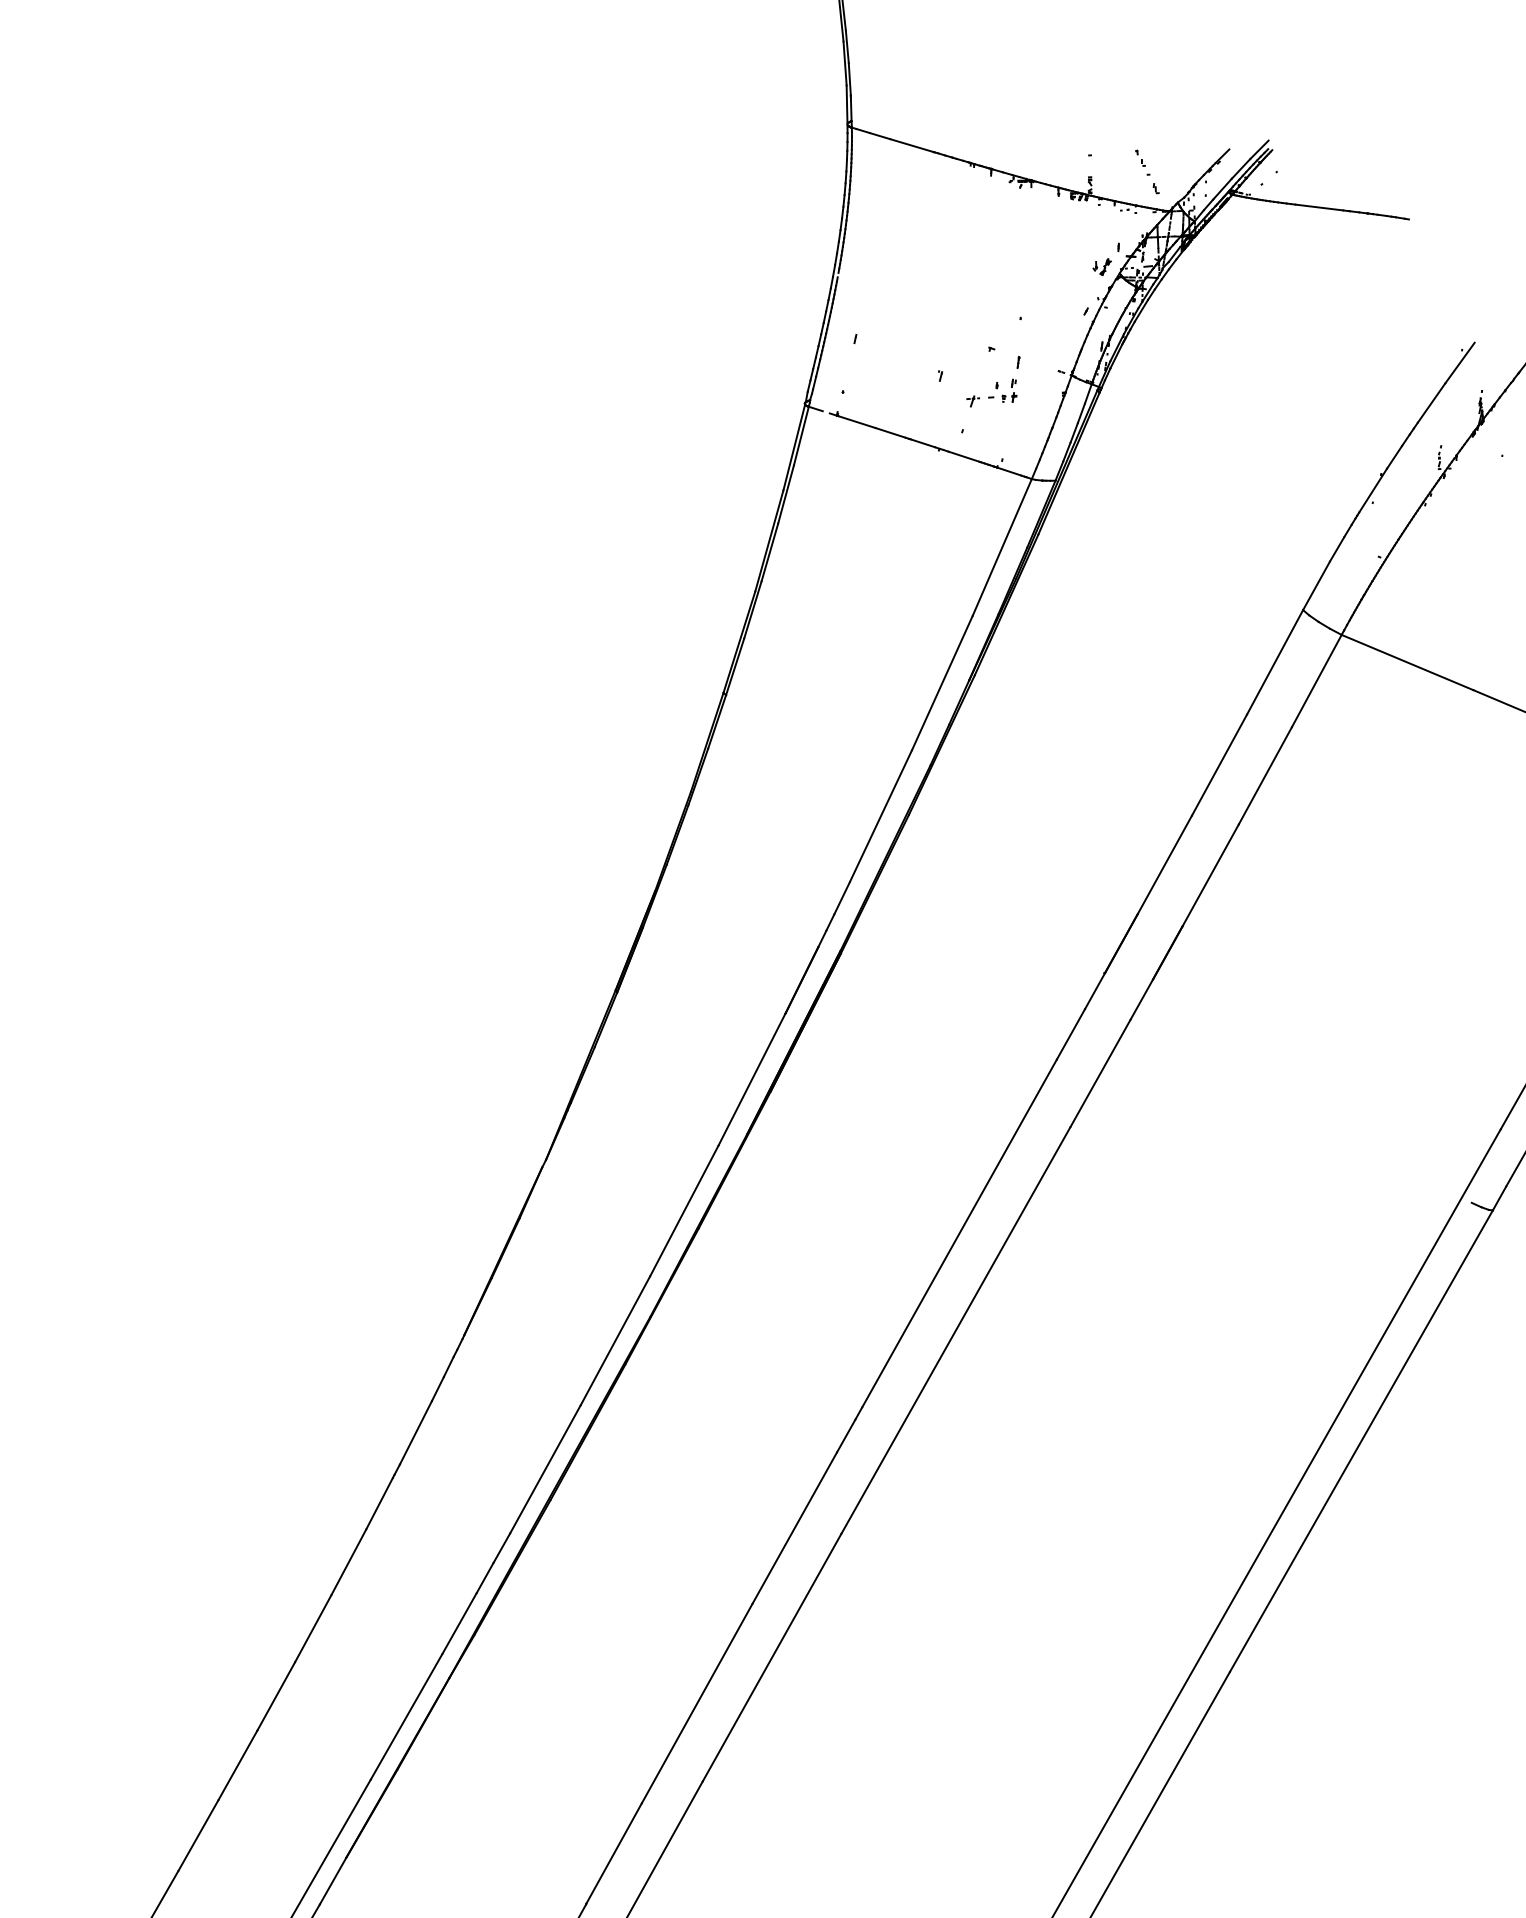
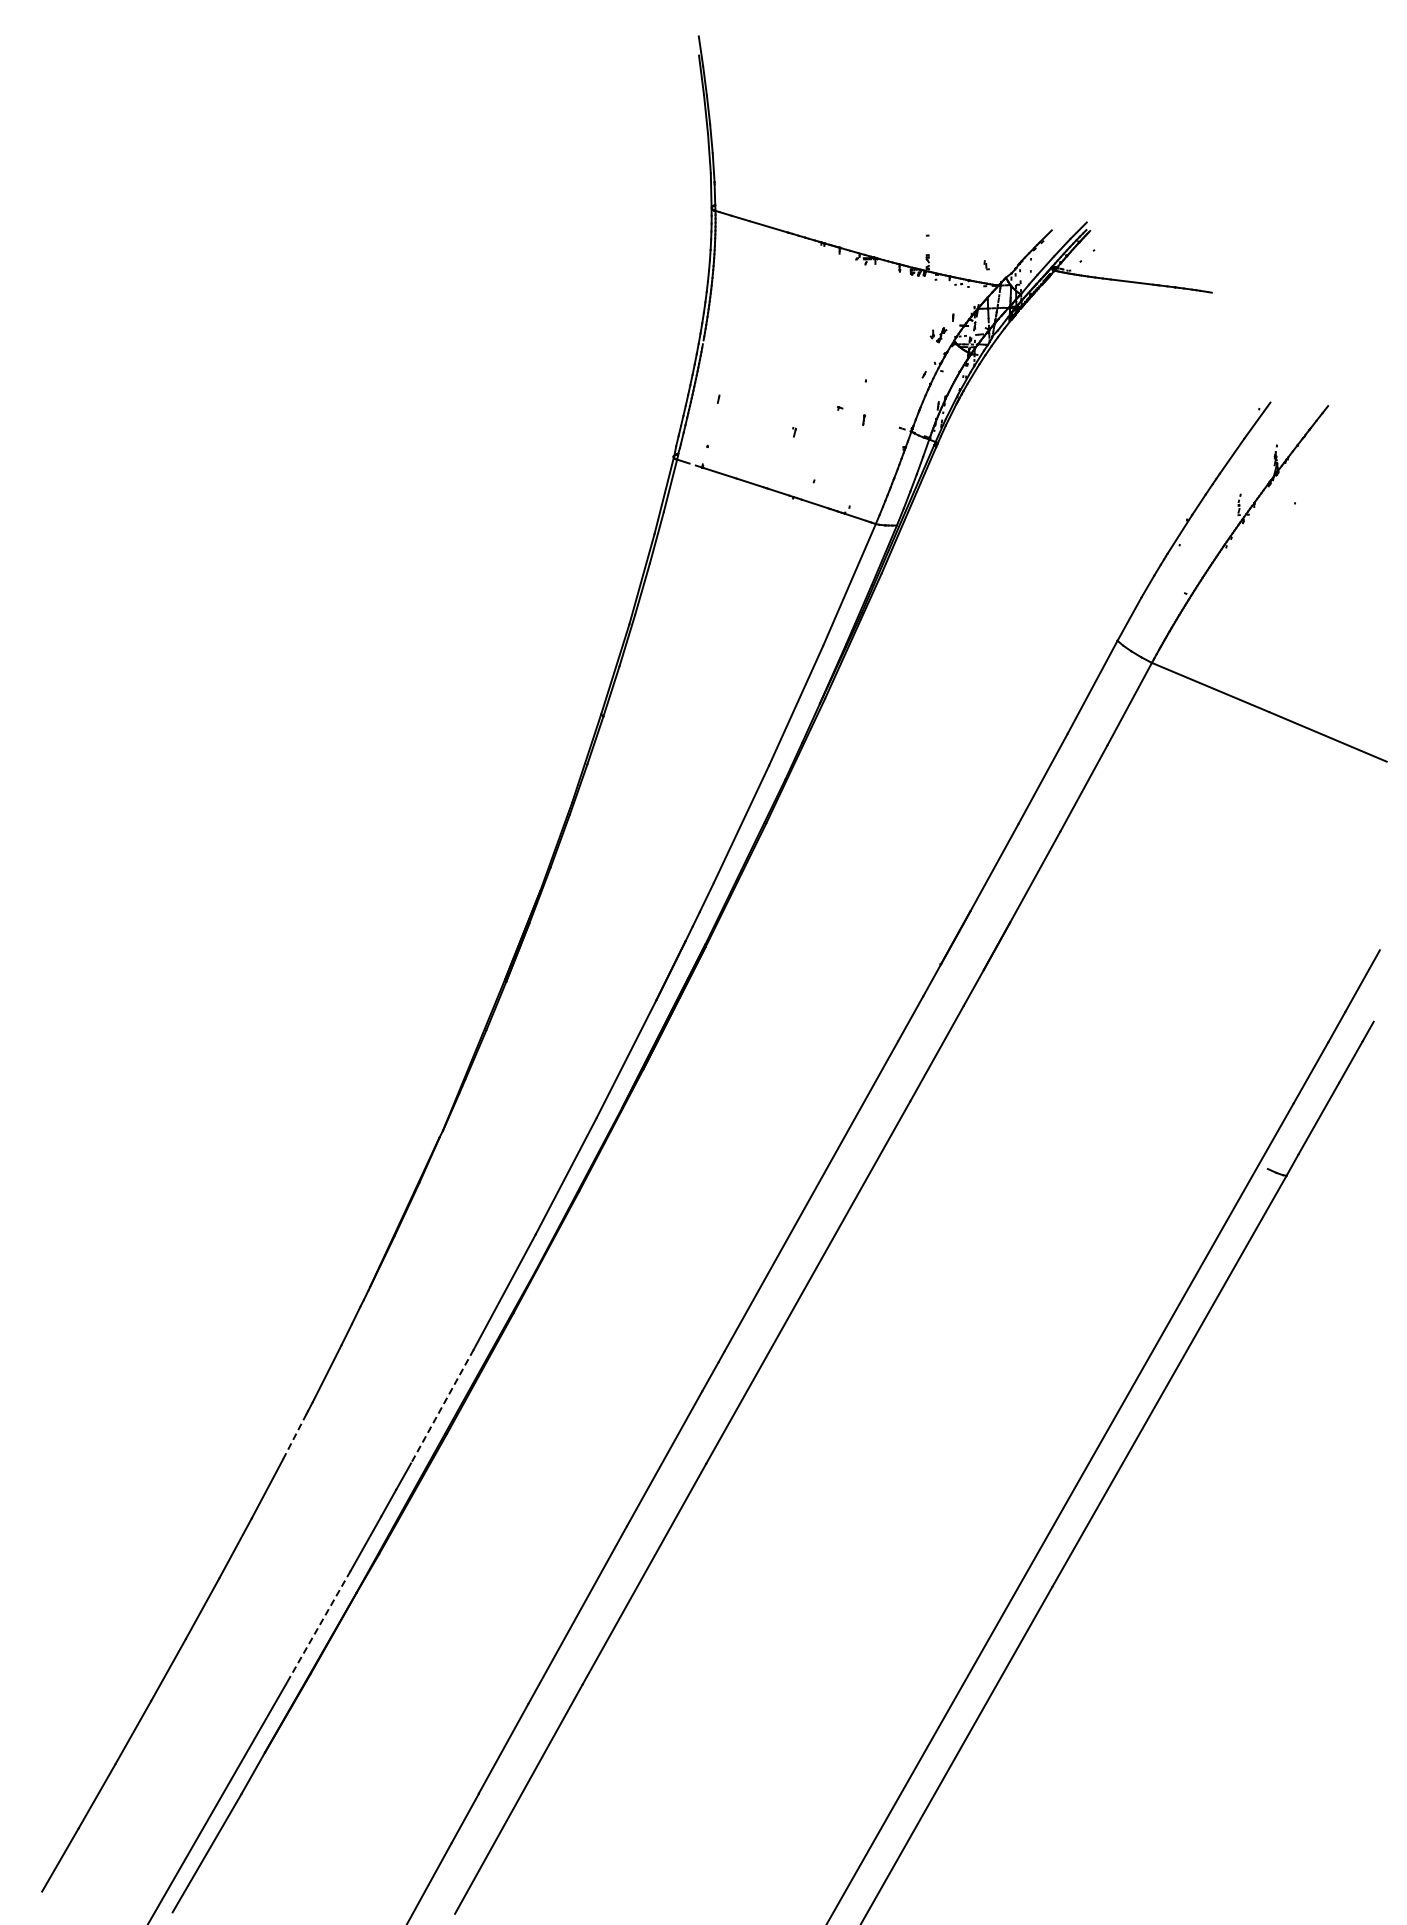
part: (1142, 161) -> (974, 241), removed
part: (992, 393) -> (840, 447), removed
line: (545, 1469) -> (442, 1406), solid -> dashed
line: (379, 1503) -> (294, 1436), solid -> dashed
line: (406, 1717) -> (318, 1627), solid -> dashed

